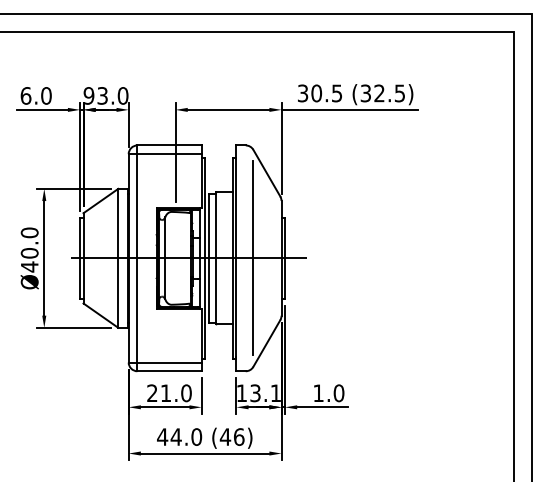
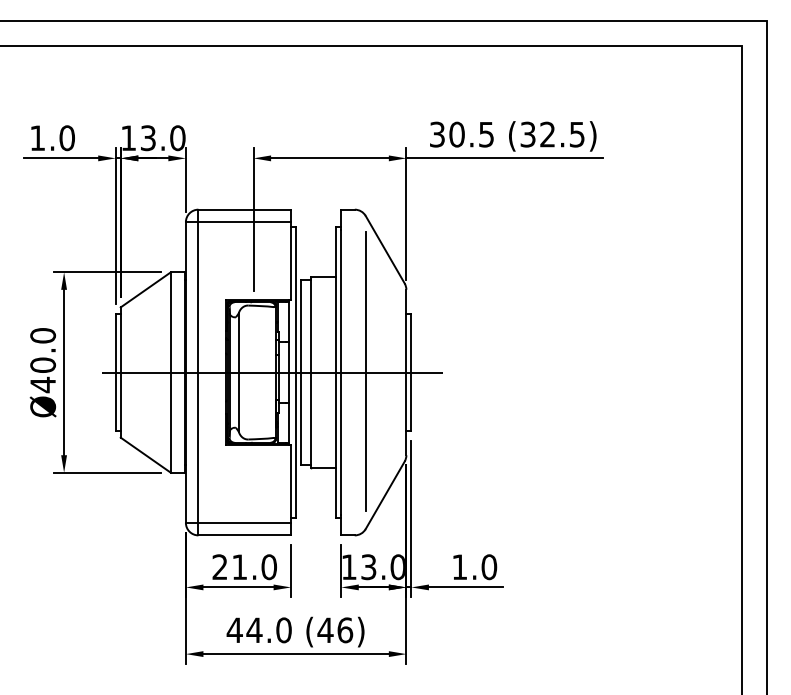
text: (25, 95) -> (37, 137), 6.0 -> 1.0
text: (88, 95) -> (127, 137), 93.0 -> 13.0
text: (275, 393) -> (397, 567), 13.1 -> 13.0

